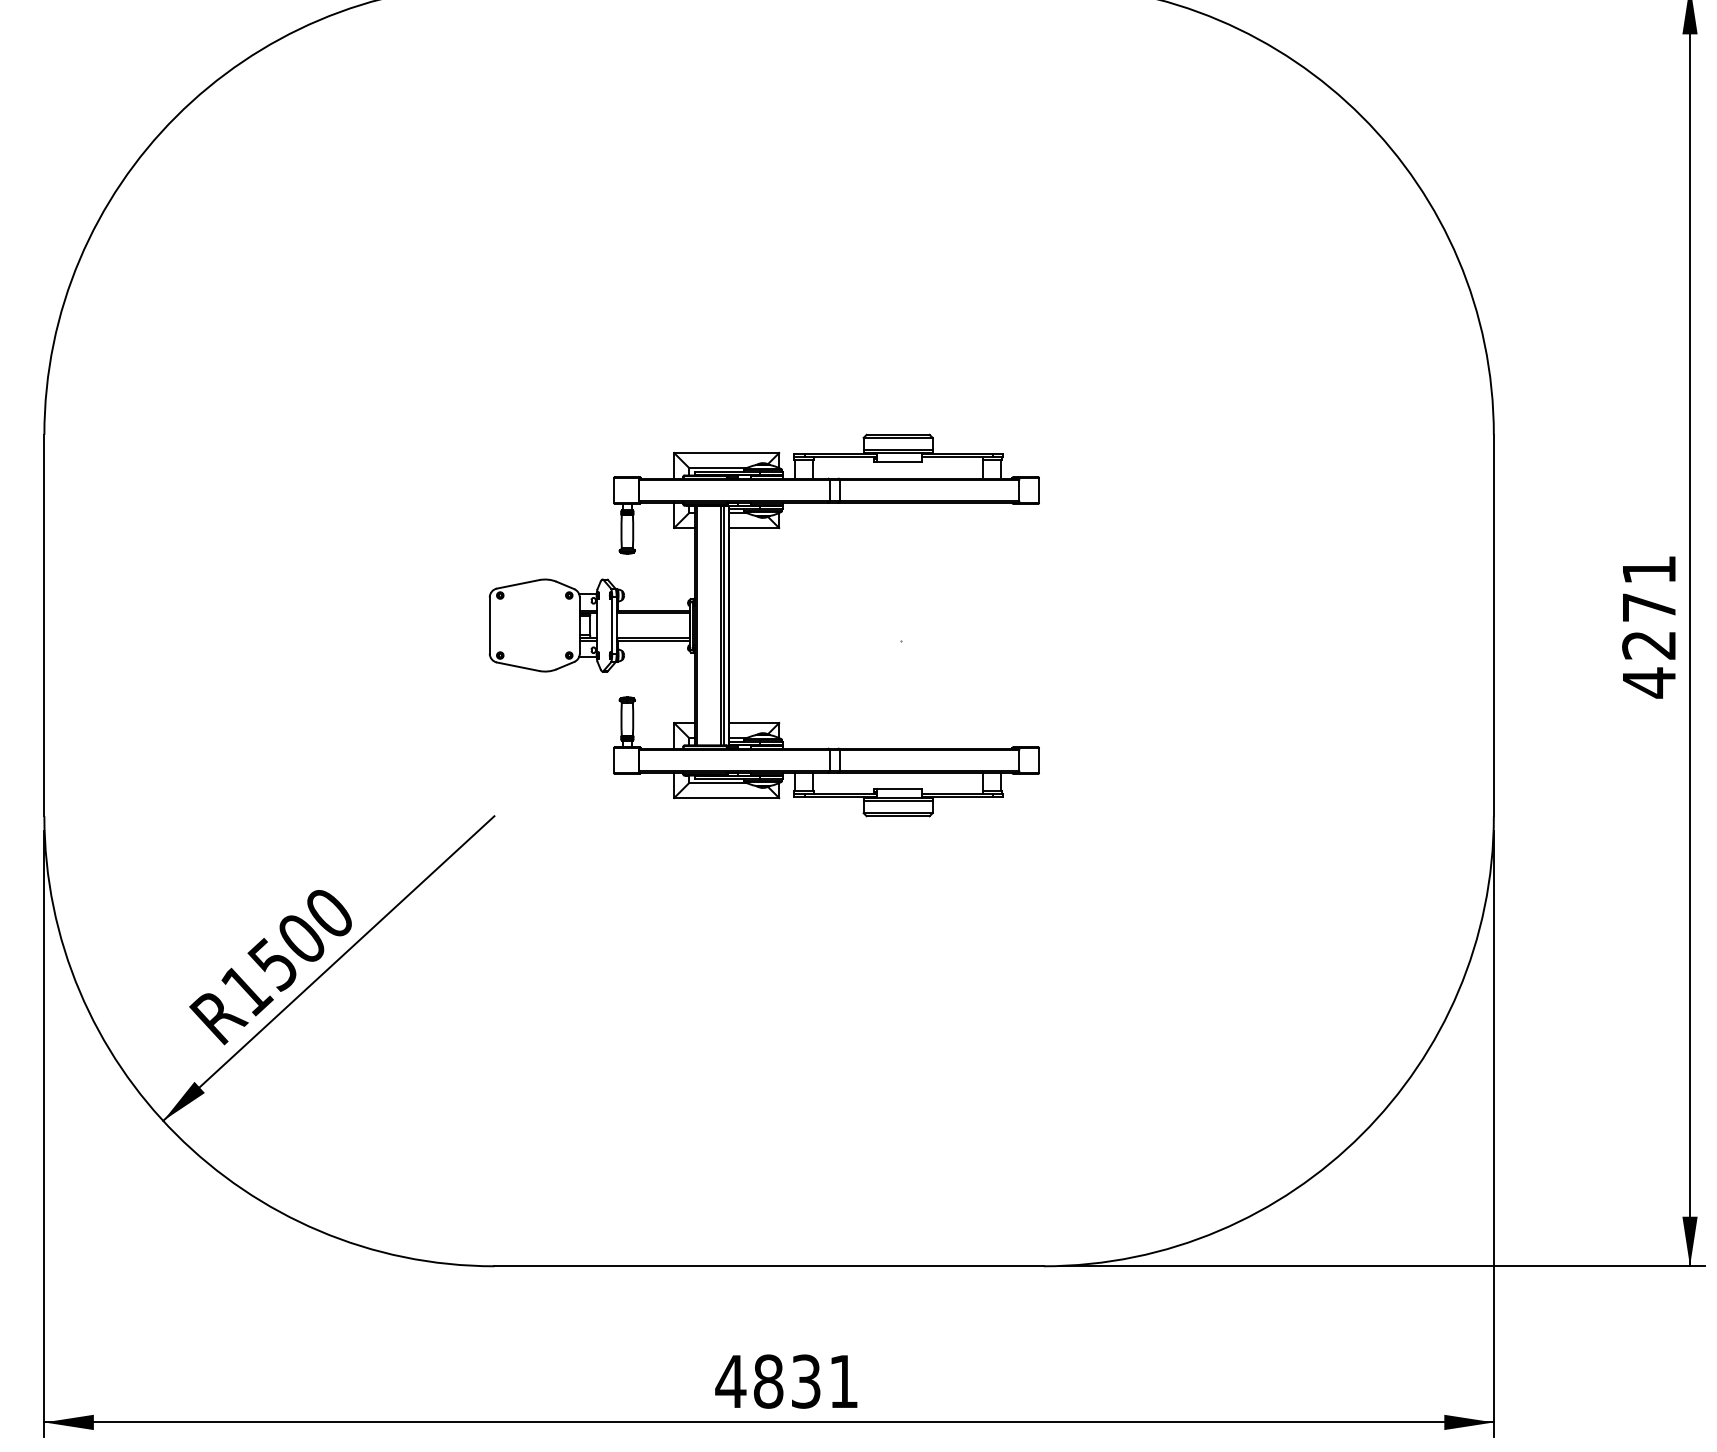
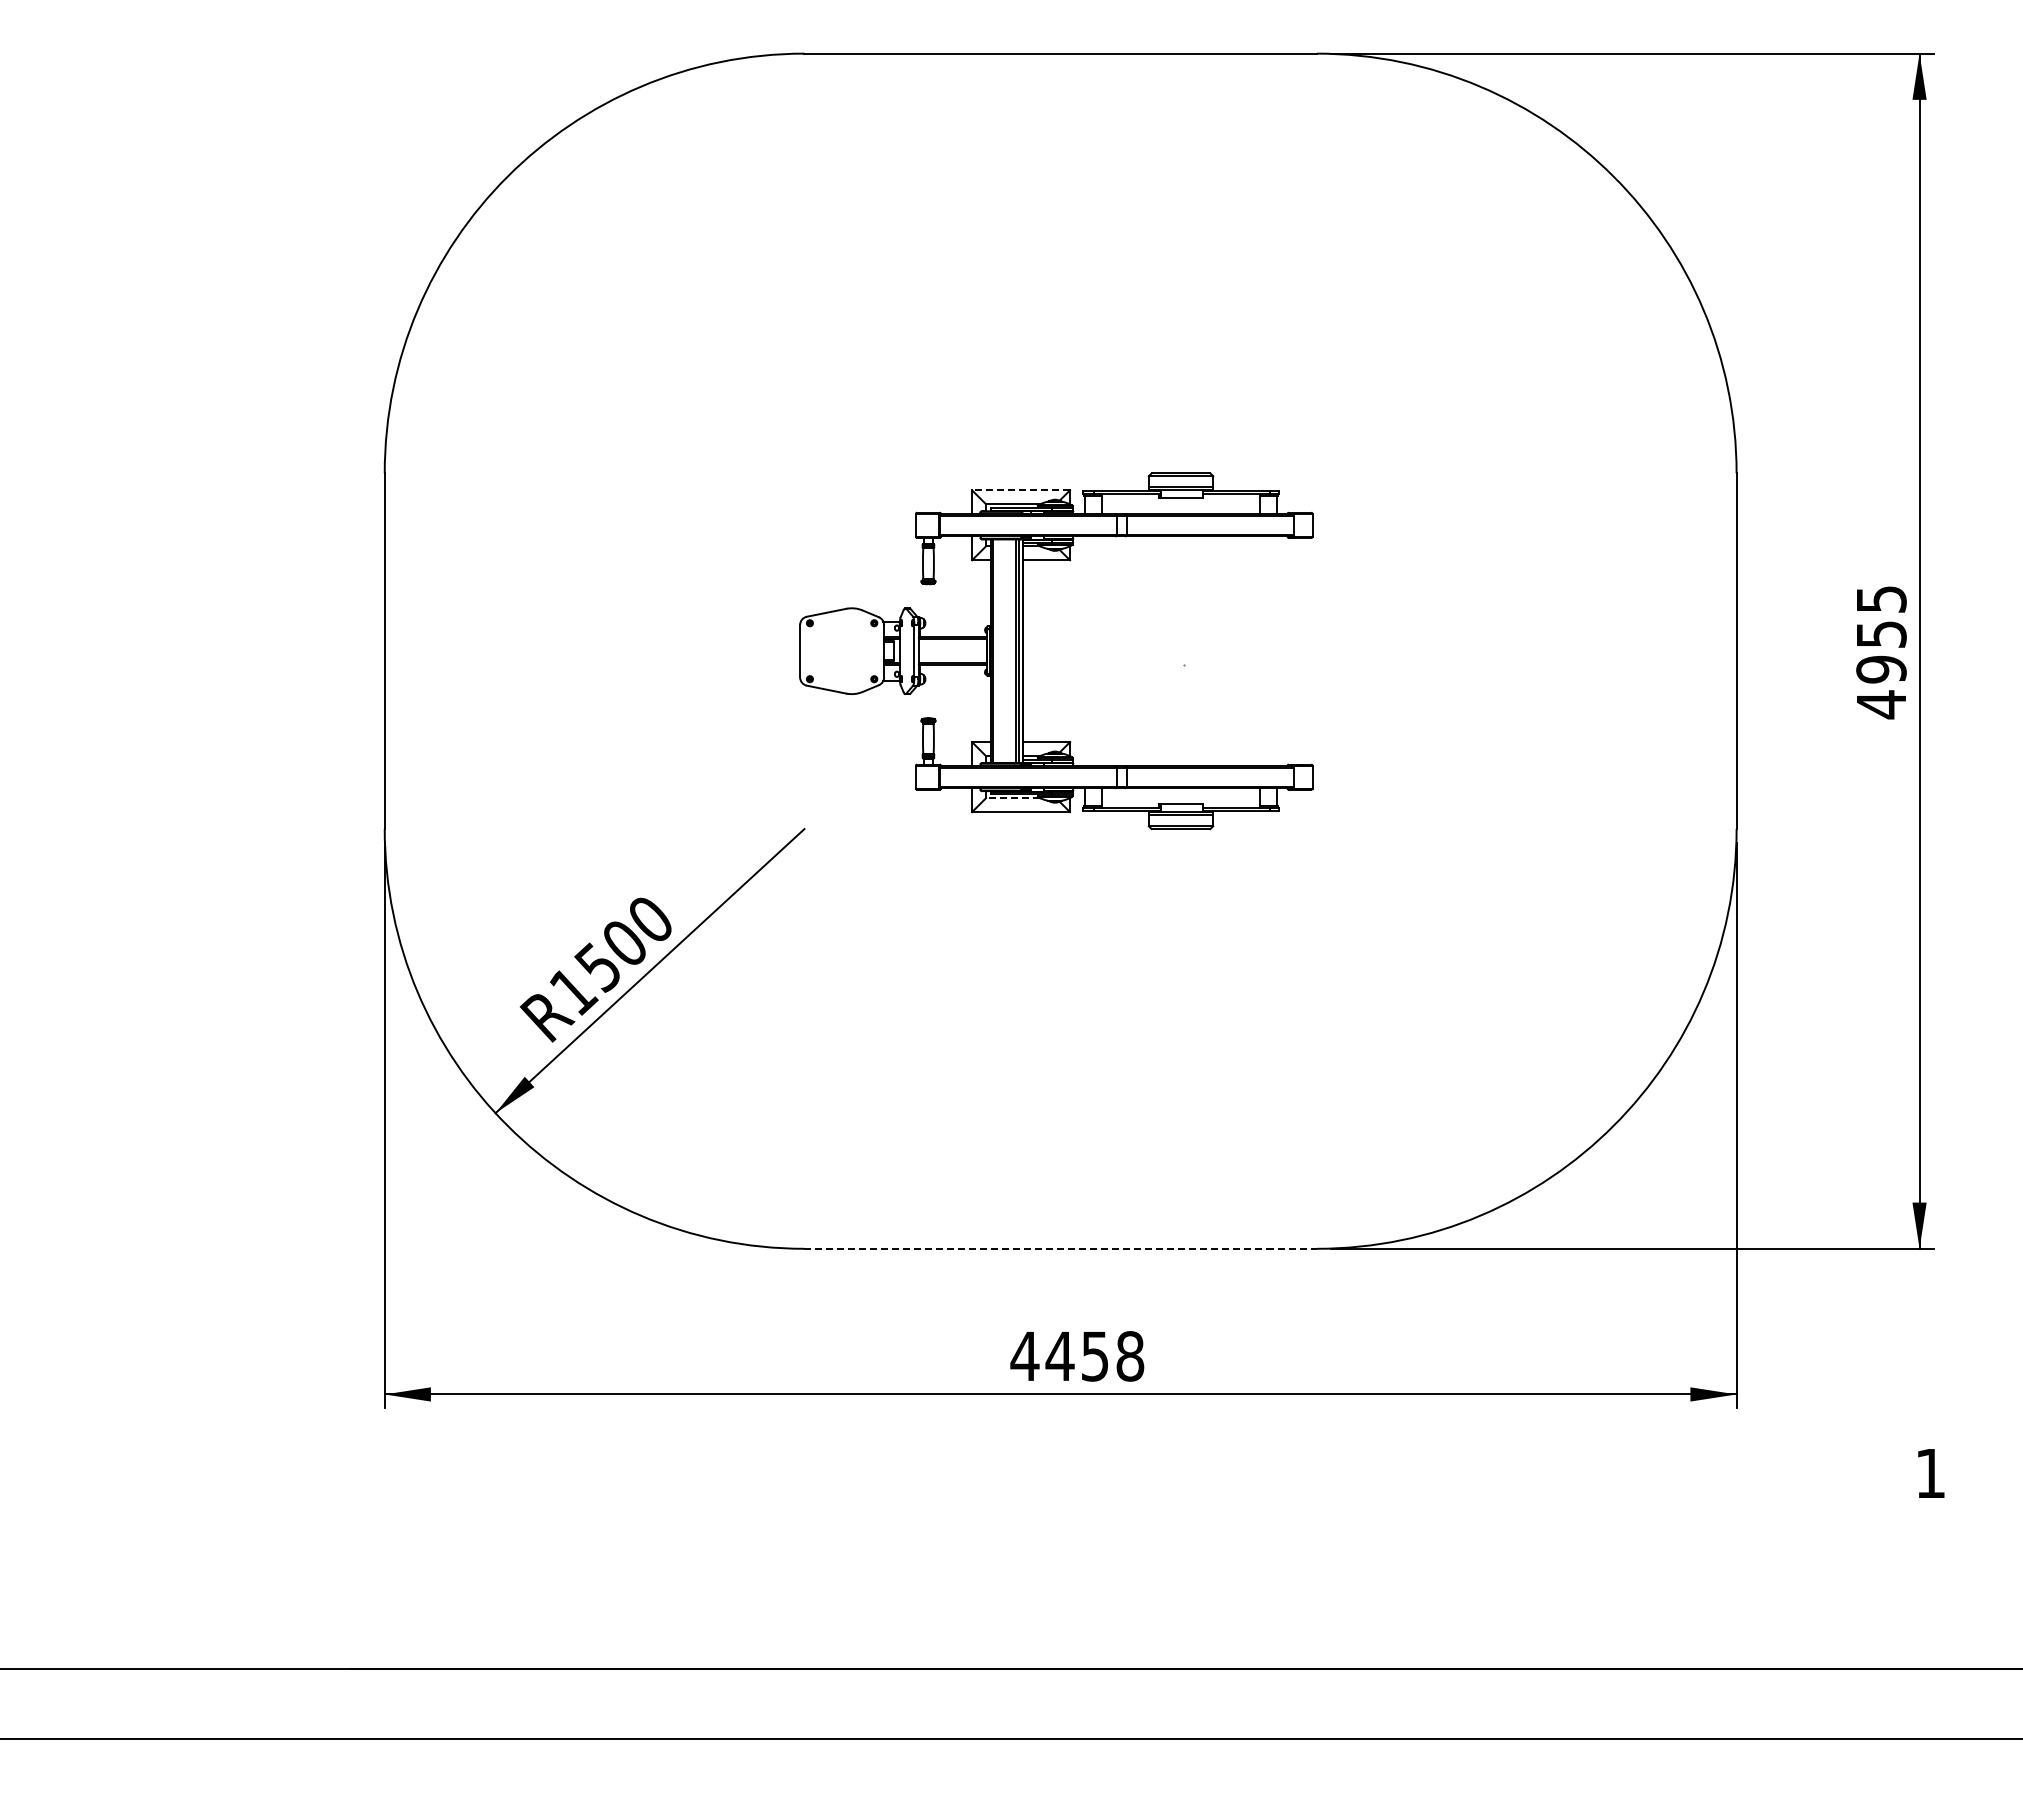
line: (727, 453) -> (1021, 490), solid -> dashed
text: (1649, 607) -> (1881, 634), 4271 -> 4955
line: (718, 783) -> (1013, 798), solid -> dashed
line: (770, 1265) -> (1061, 1248), solid -> dashed
text: (805, 1381) -> (1094, 1356), 4831 -> 4458

